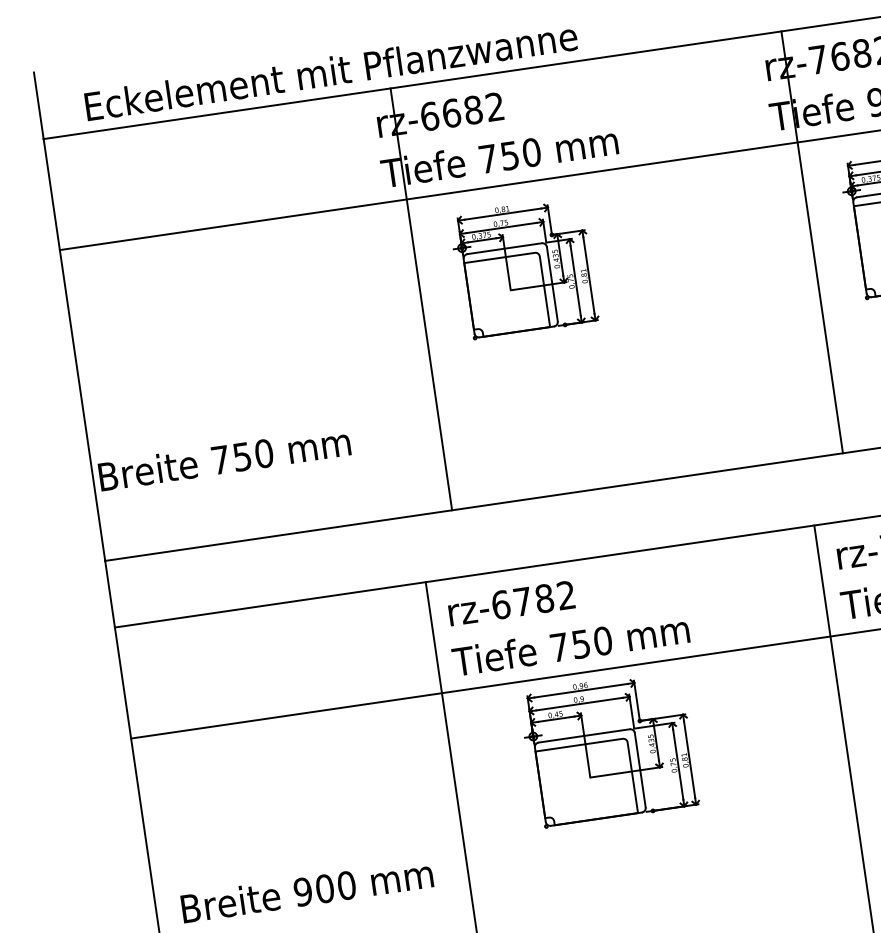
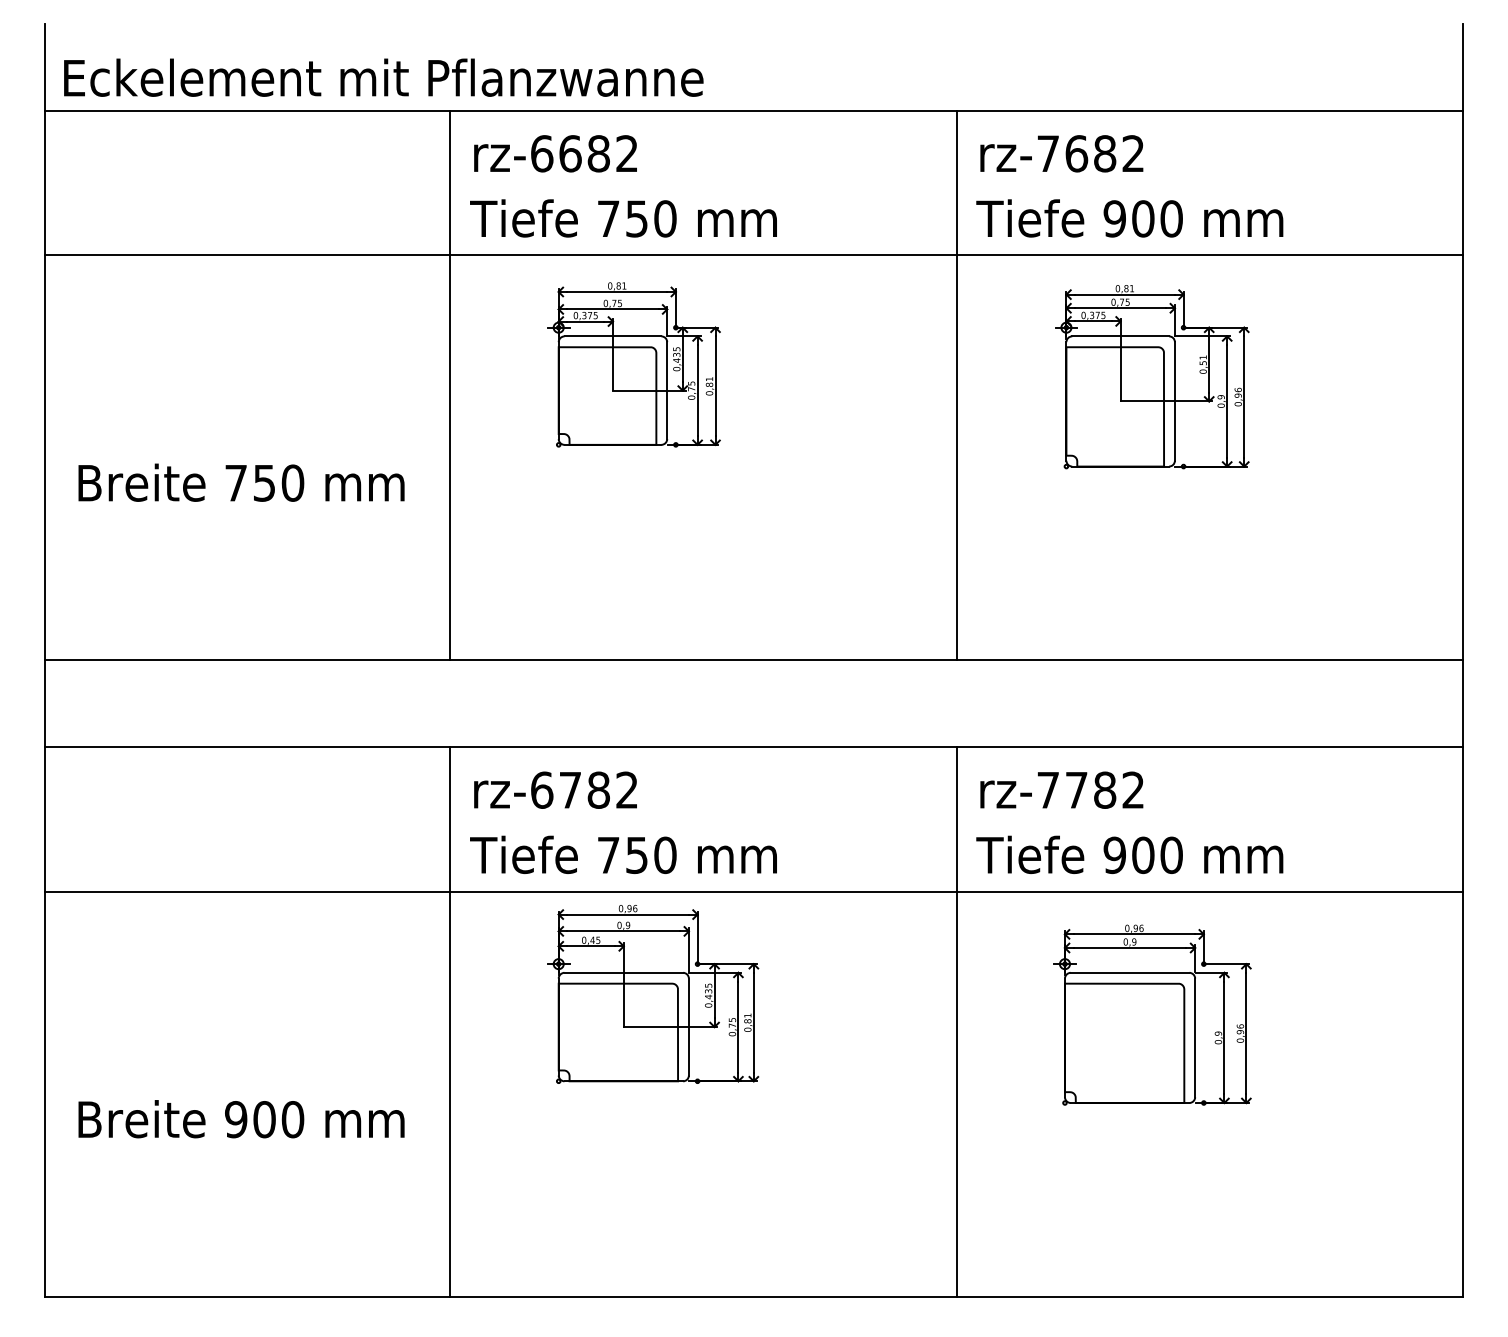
text: (331, 71) -> (383, 77), moved
line: (812, 242) -> (956, 385), moved
line: (421, 299) -> (450, 385), moved
text: (224, 458) -> (241, 482), moved

